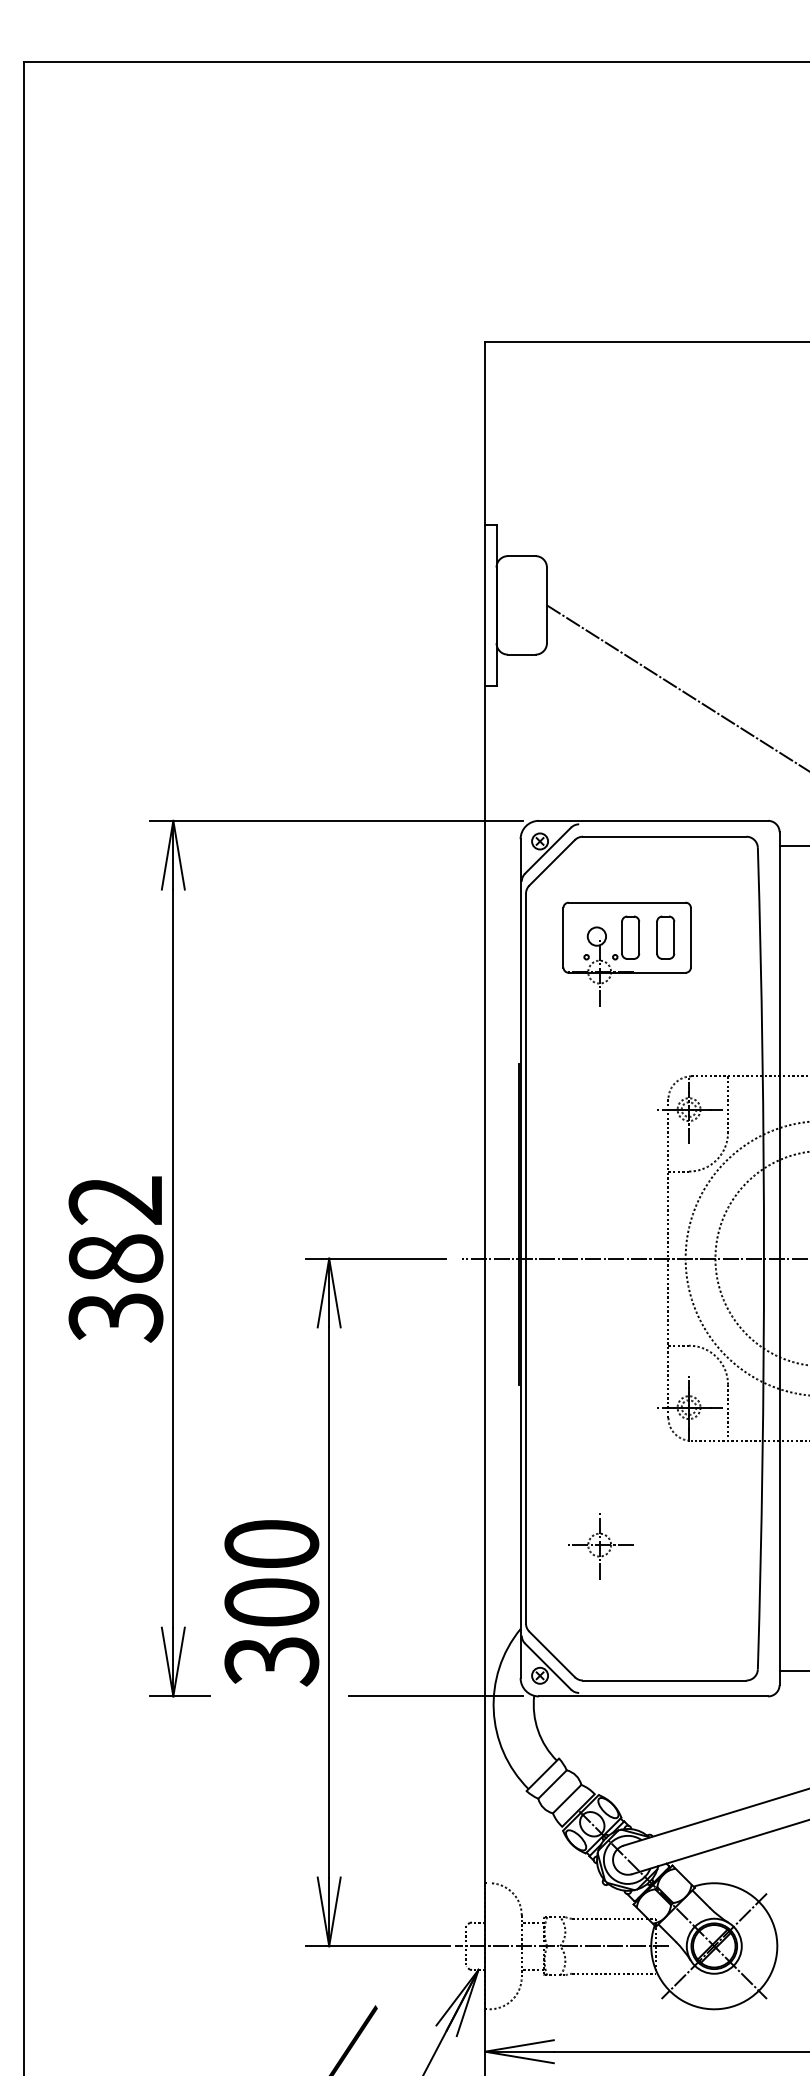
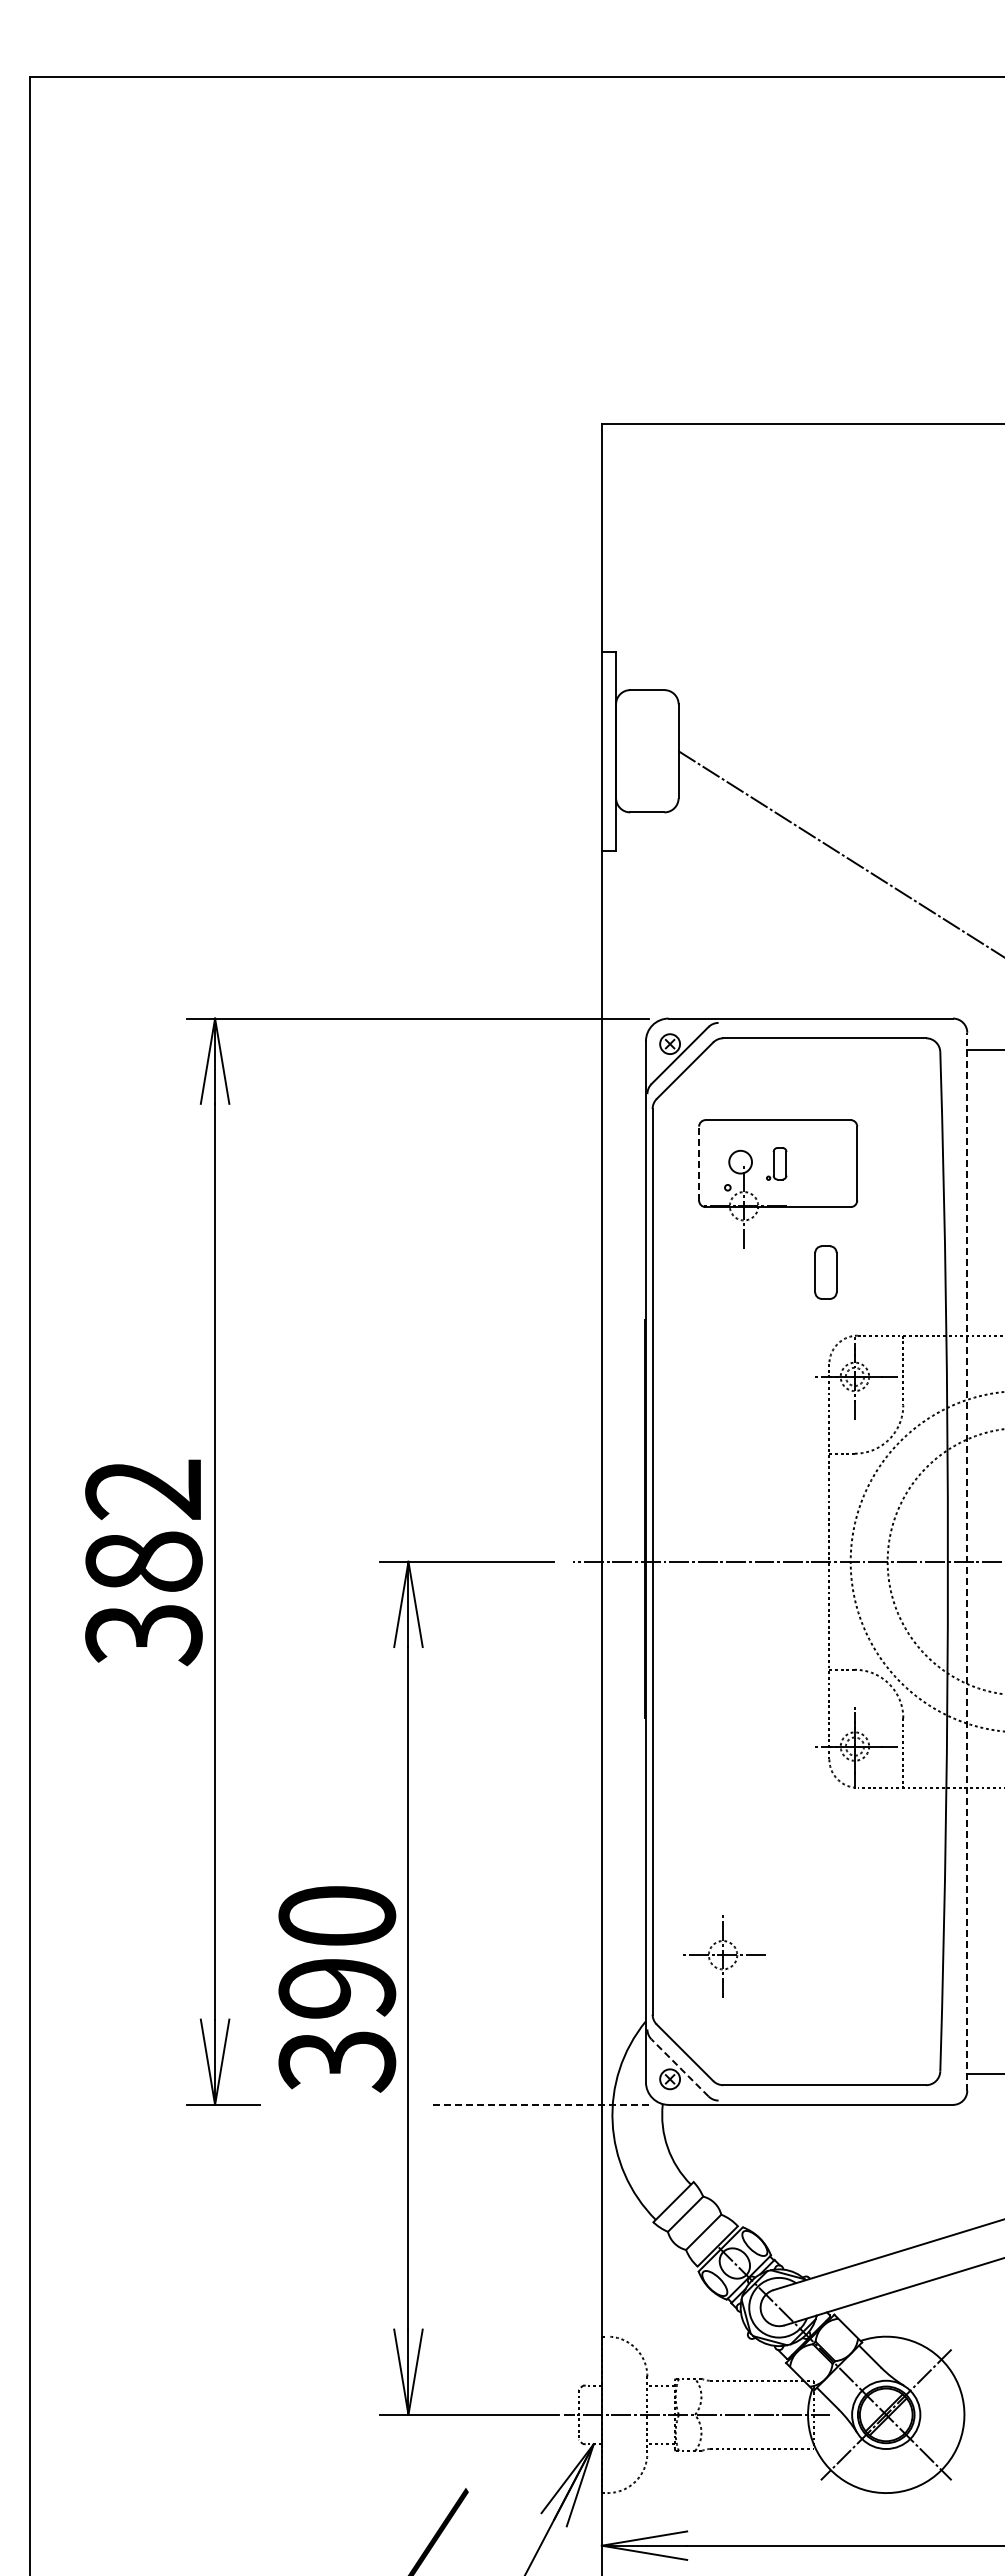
line: (563, 937) -> (699, 1163), solid -> dashed
part: (625, 937) -> (776, 1163), size x0.6
part: (665, 937) -> (825, 1272), moved
line: (779, 1258) -> (967, 1561), solid -> dashed
part: (600, 1546) -> (724, 1956), moved
text: (272, 1602) -> (337, 1988), 300 -> 390
line: (547, 1666) -> (679, 2067), solid -> dashed
line: (435, 1696) -> (540, 2104), solid -> dashed

